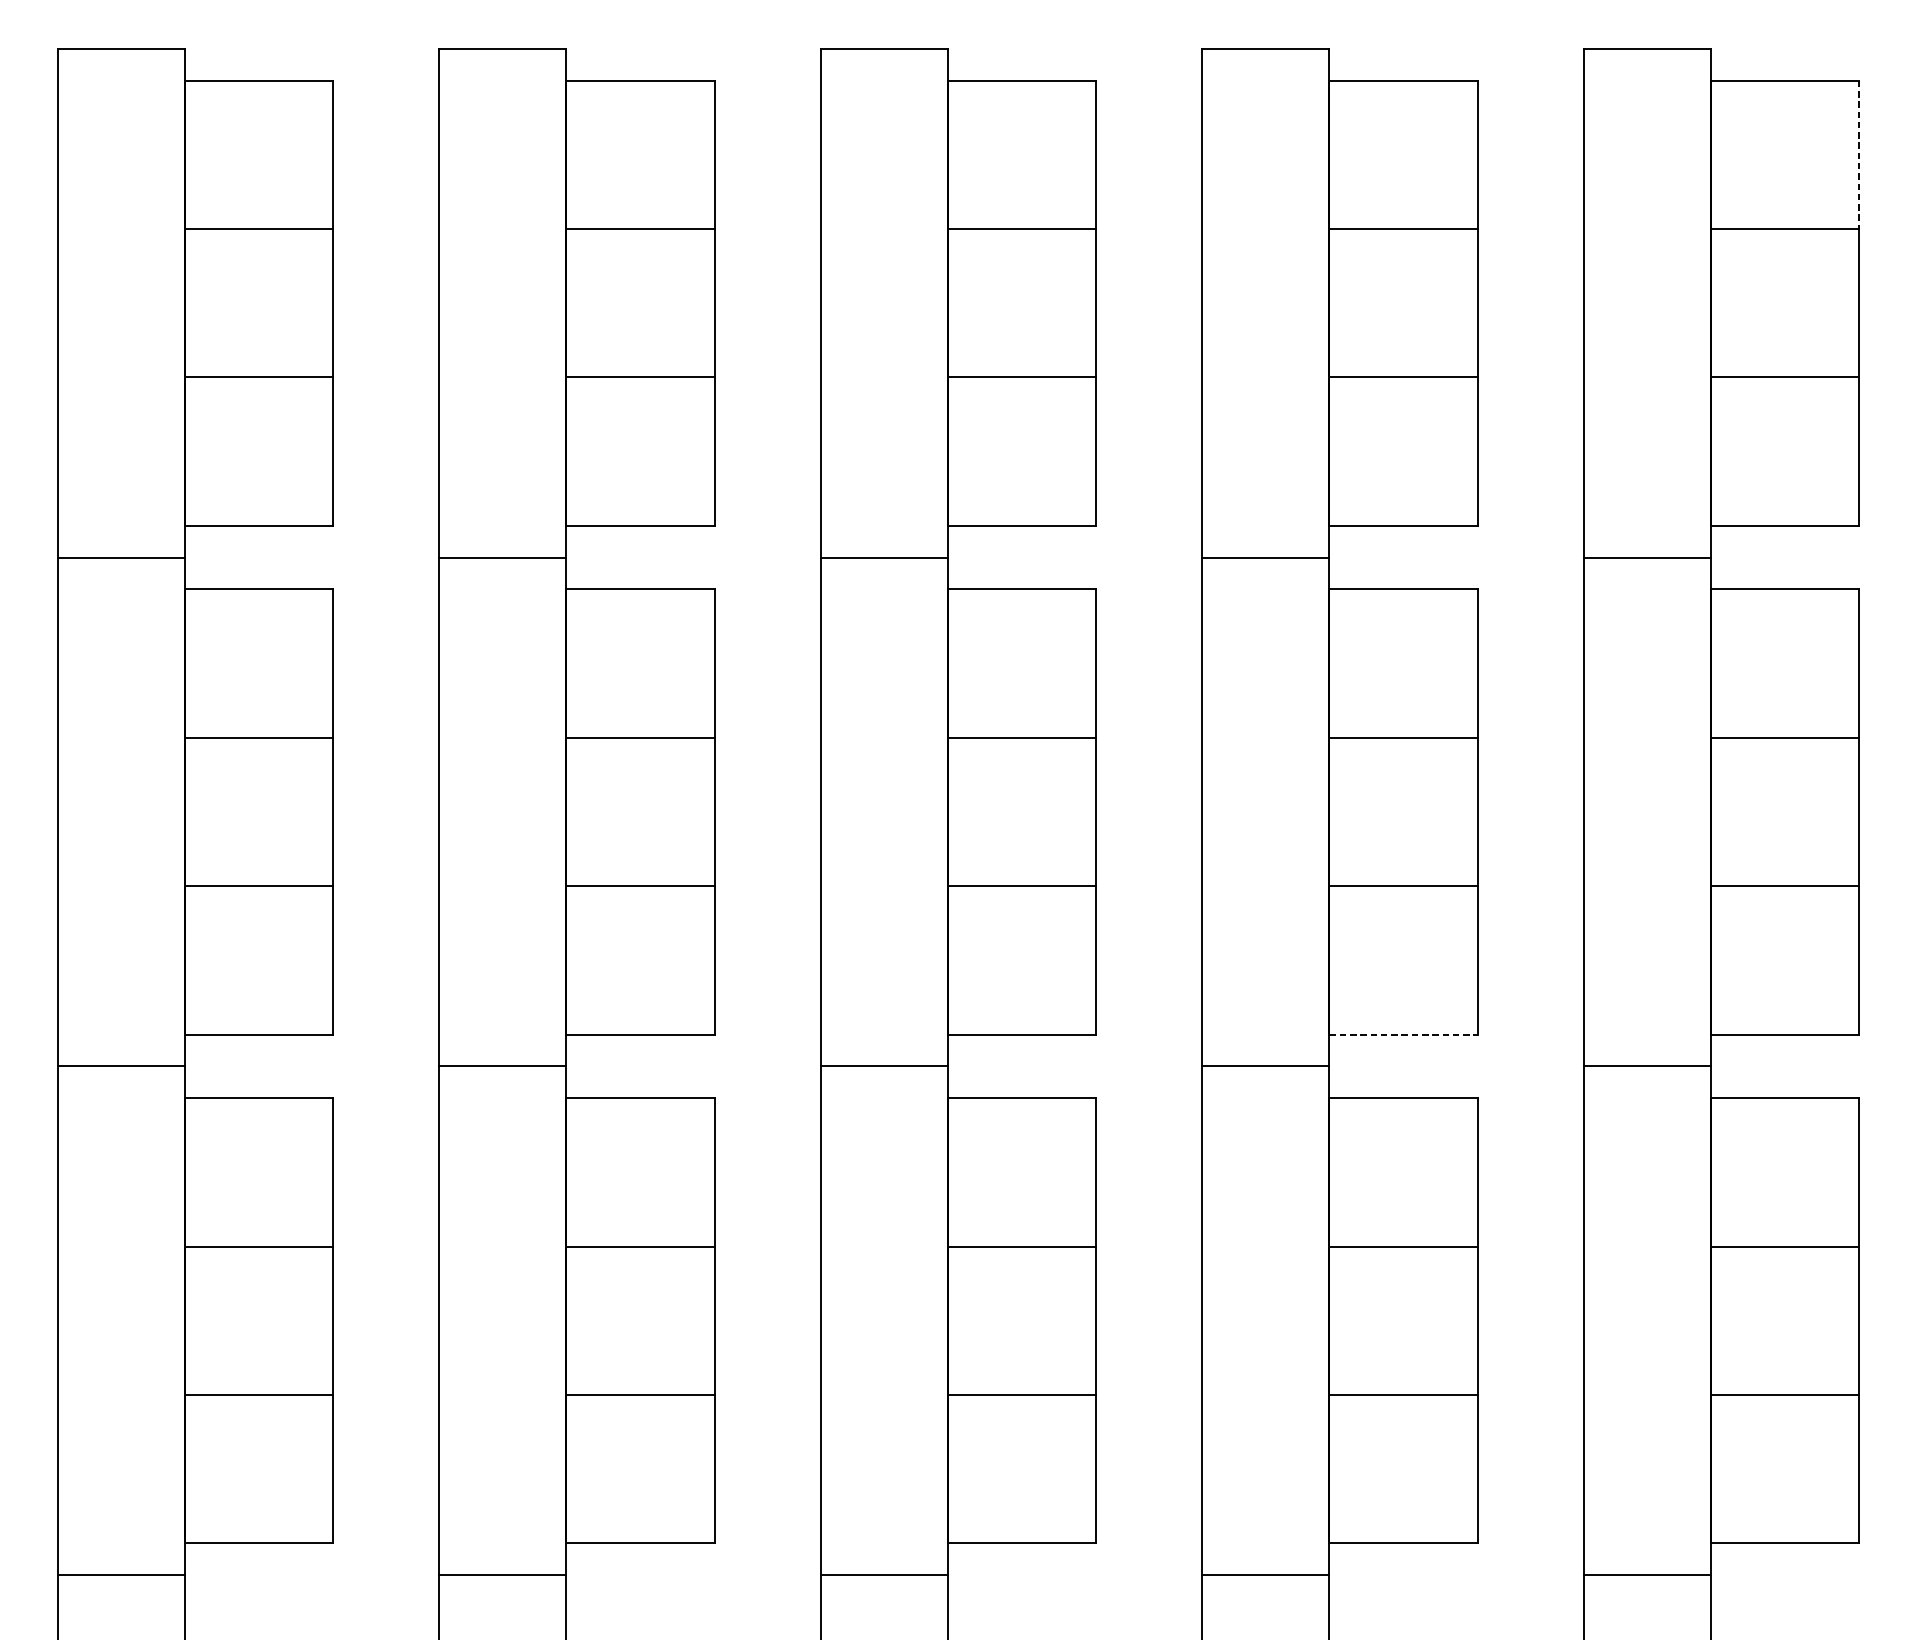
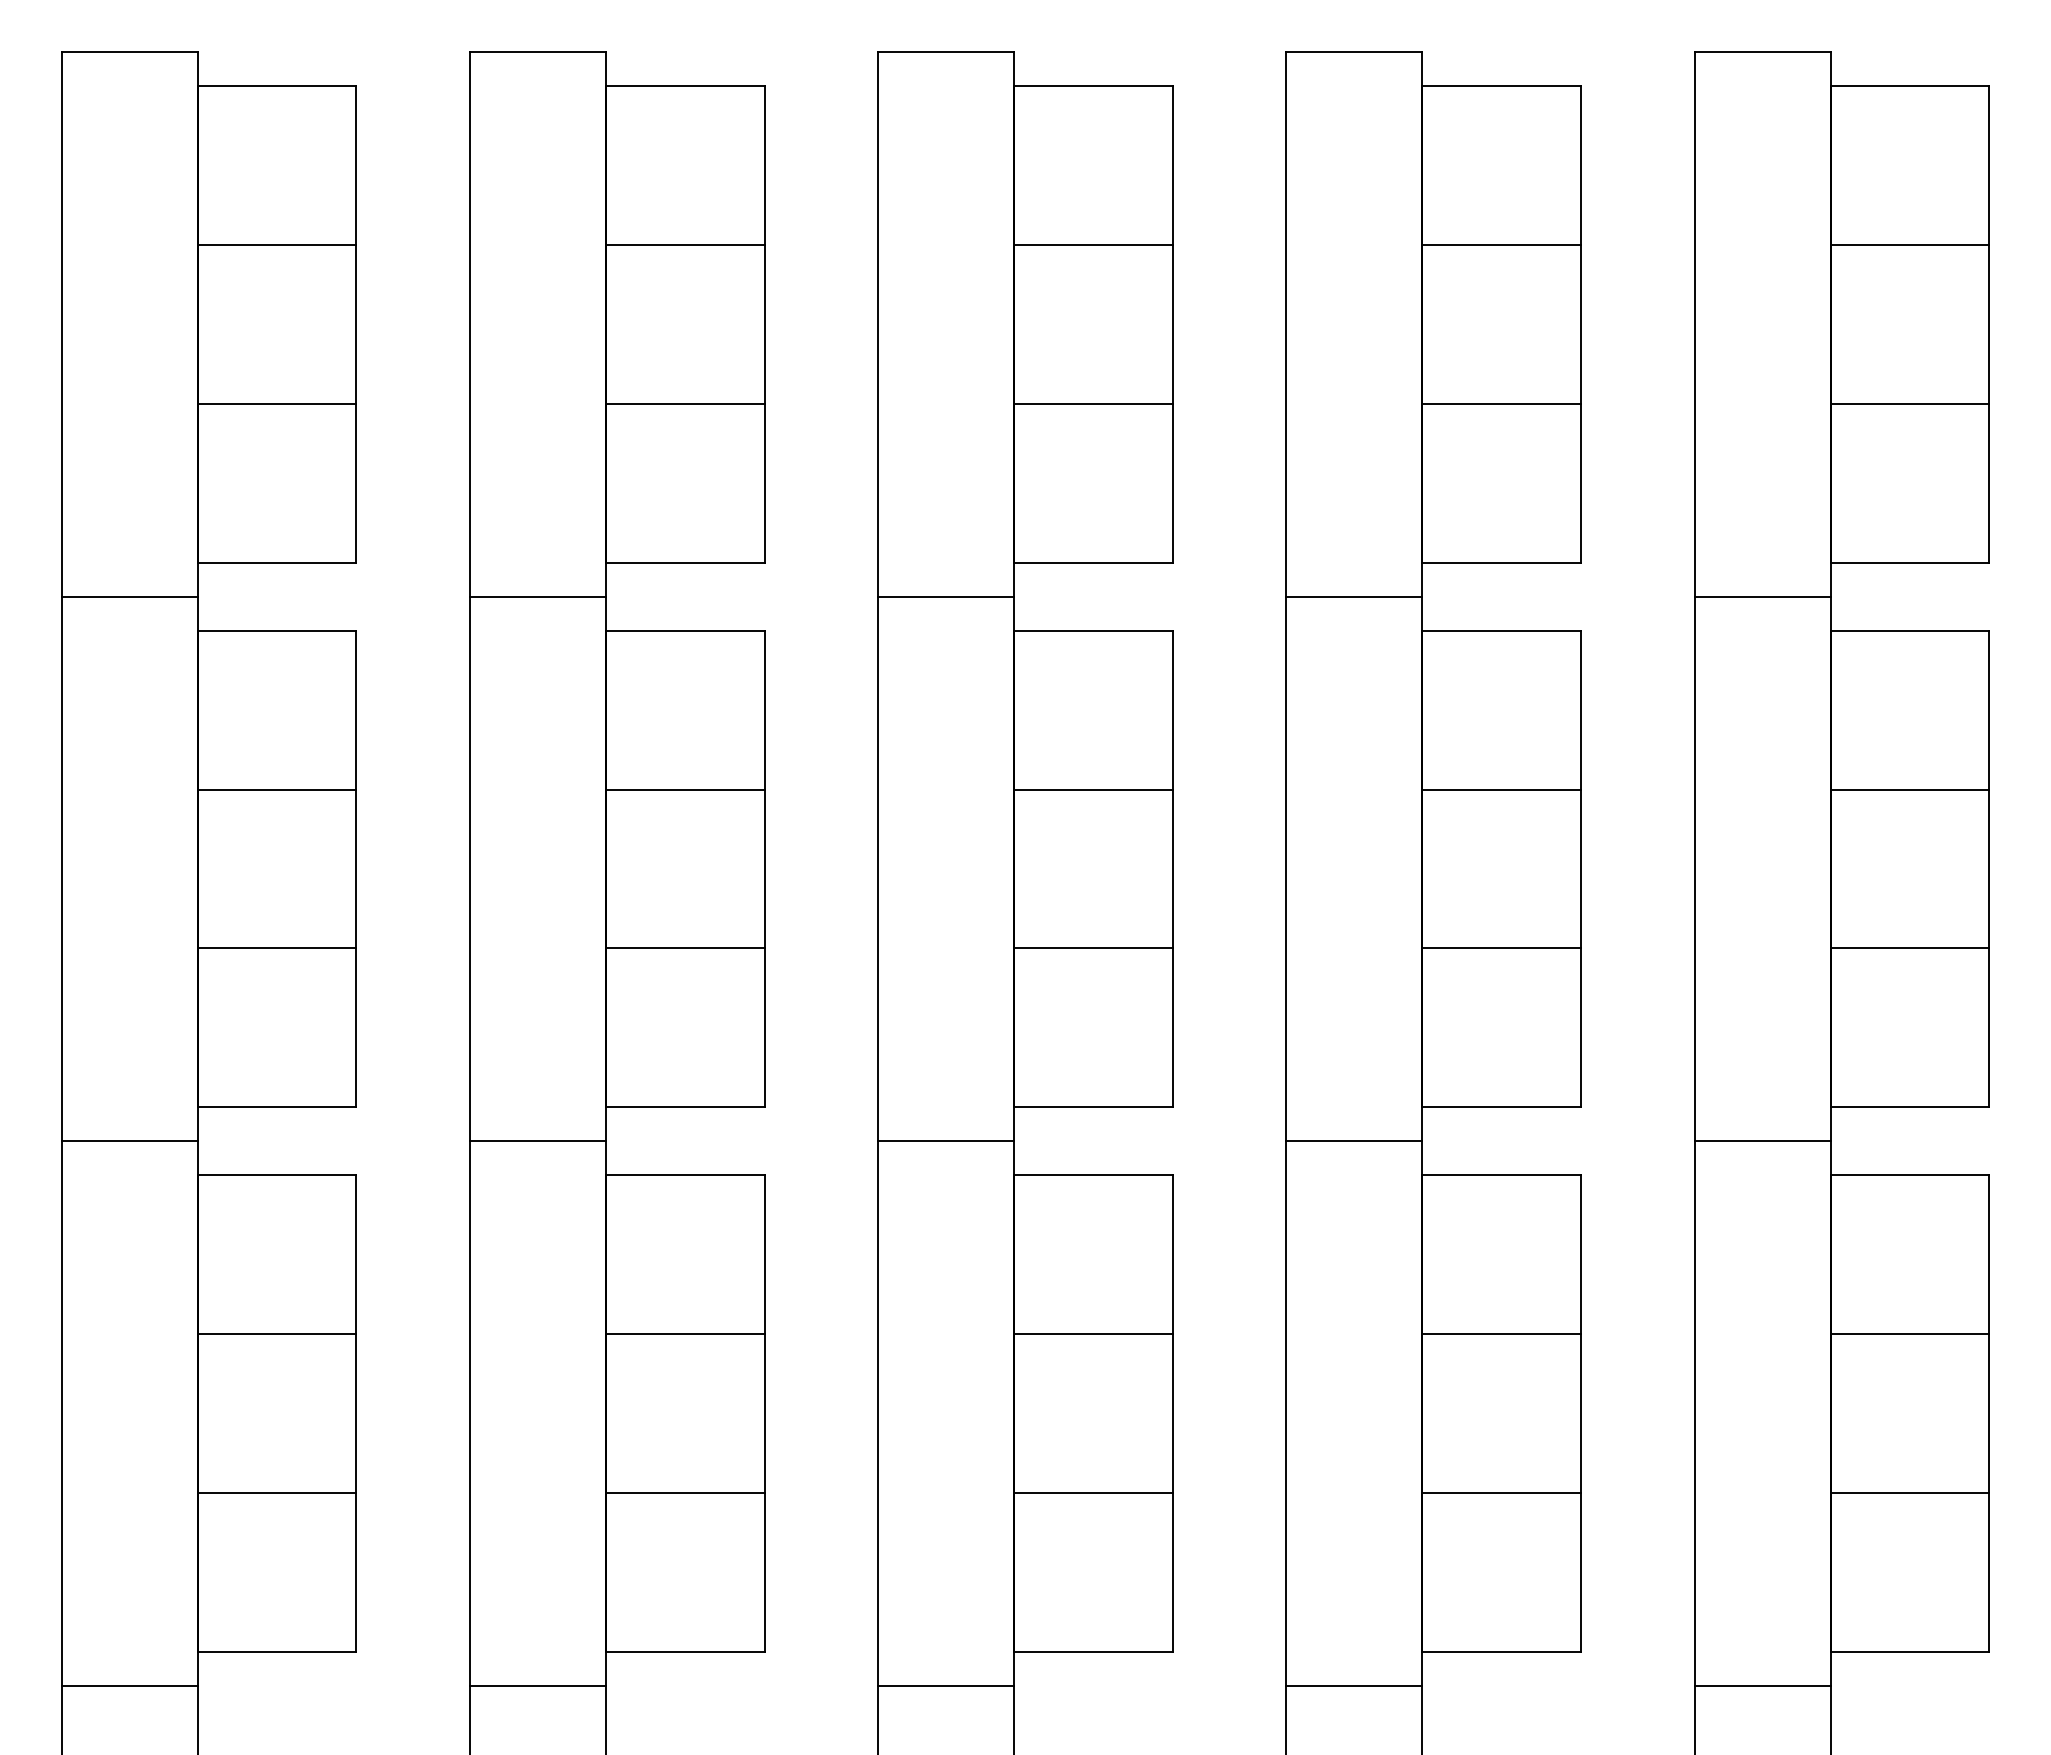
line: (1859, 155) -> (1989, 166), dashed -> solid
line: (1404, 1034) -> (1502, 1107), dashed -> solid

